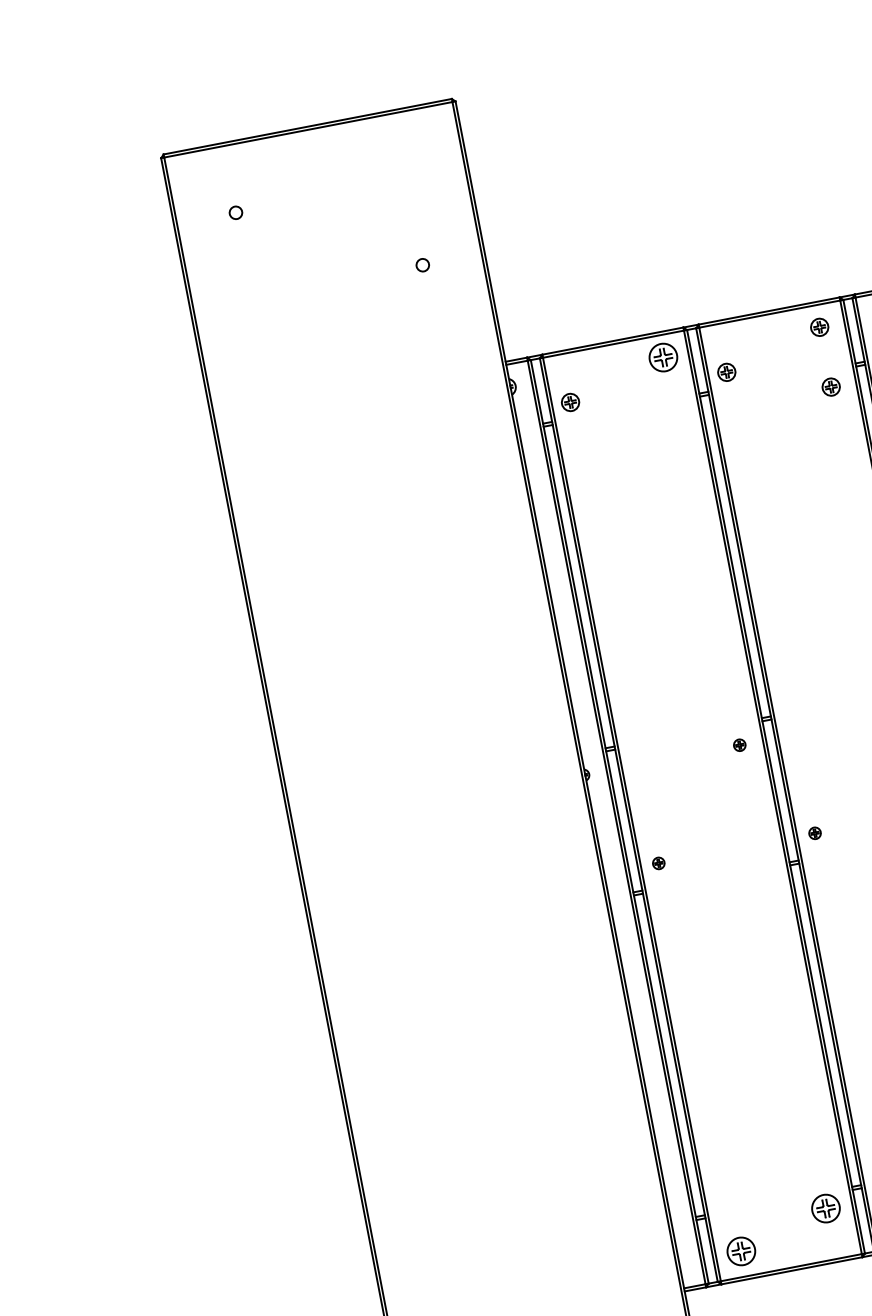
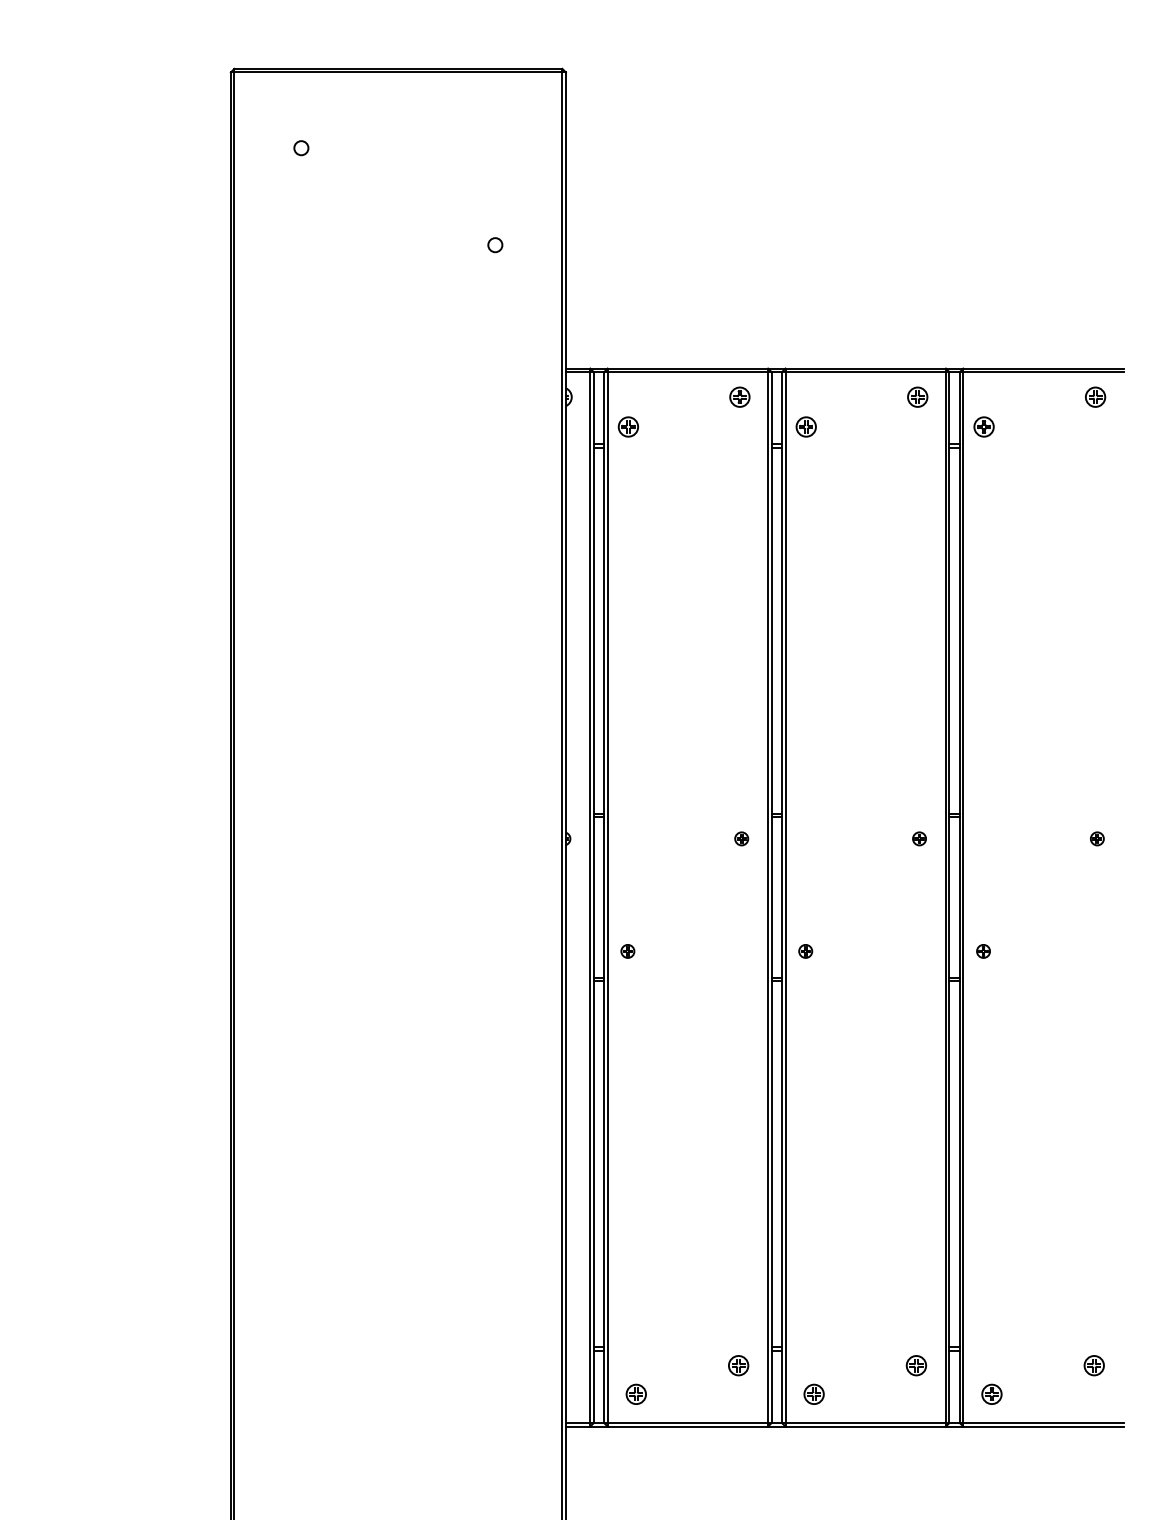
part: (662, 356) -> (739, 396), size x0.62
part: (830, 386) -> (917, 464), removed
part: (826, 1208) -> (738, 1365), size x0.62
part: (740, 1250) -> (635, 1393), size x0.62

